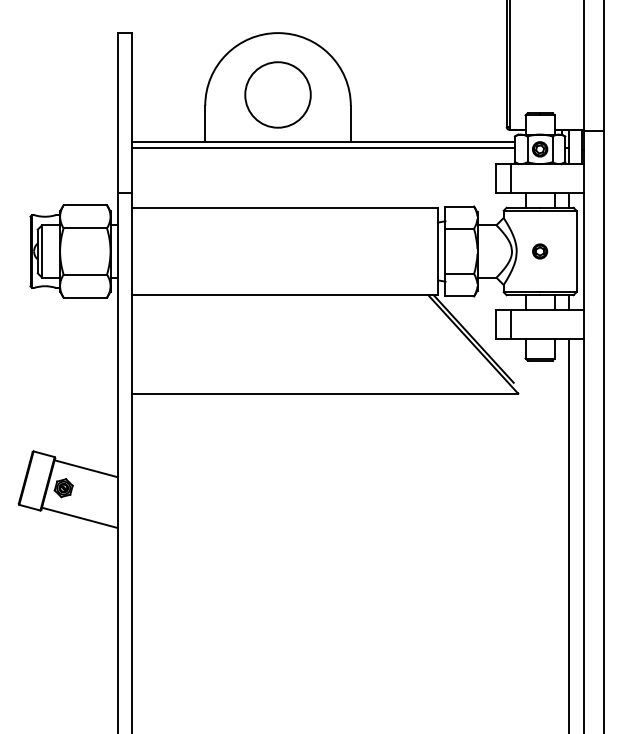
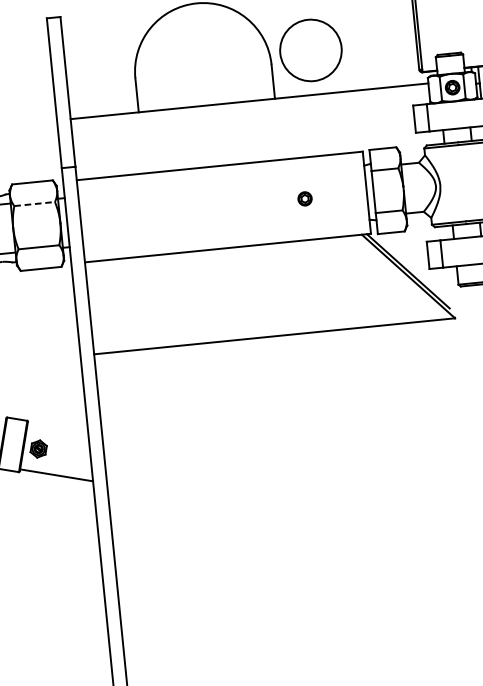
circle: (277, 94) -> (310, 50), moved
line: (323, 147) -> (249, 106), removed
line: (85, 228) -> (34, 204), solid -> dashed
part: (540, 251) -> (305, 198), moved
line: (85, 468) -> (57, 428), removed

